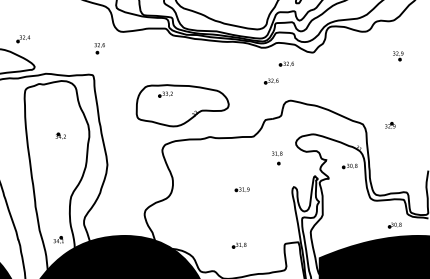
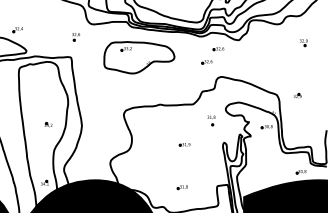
part: (182, 105) -> (139, 57), moved
part: (60, 135) -> (48, 124), moved

